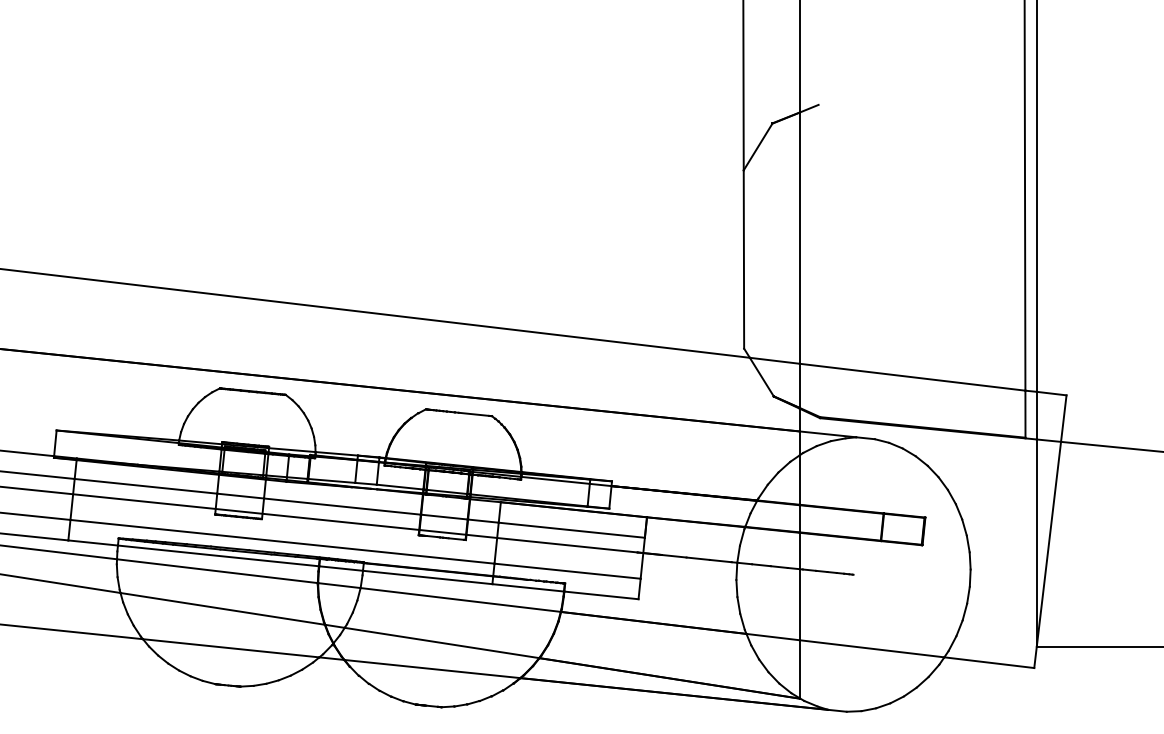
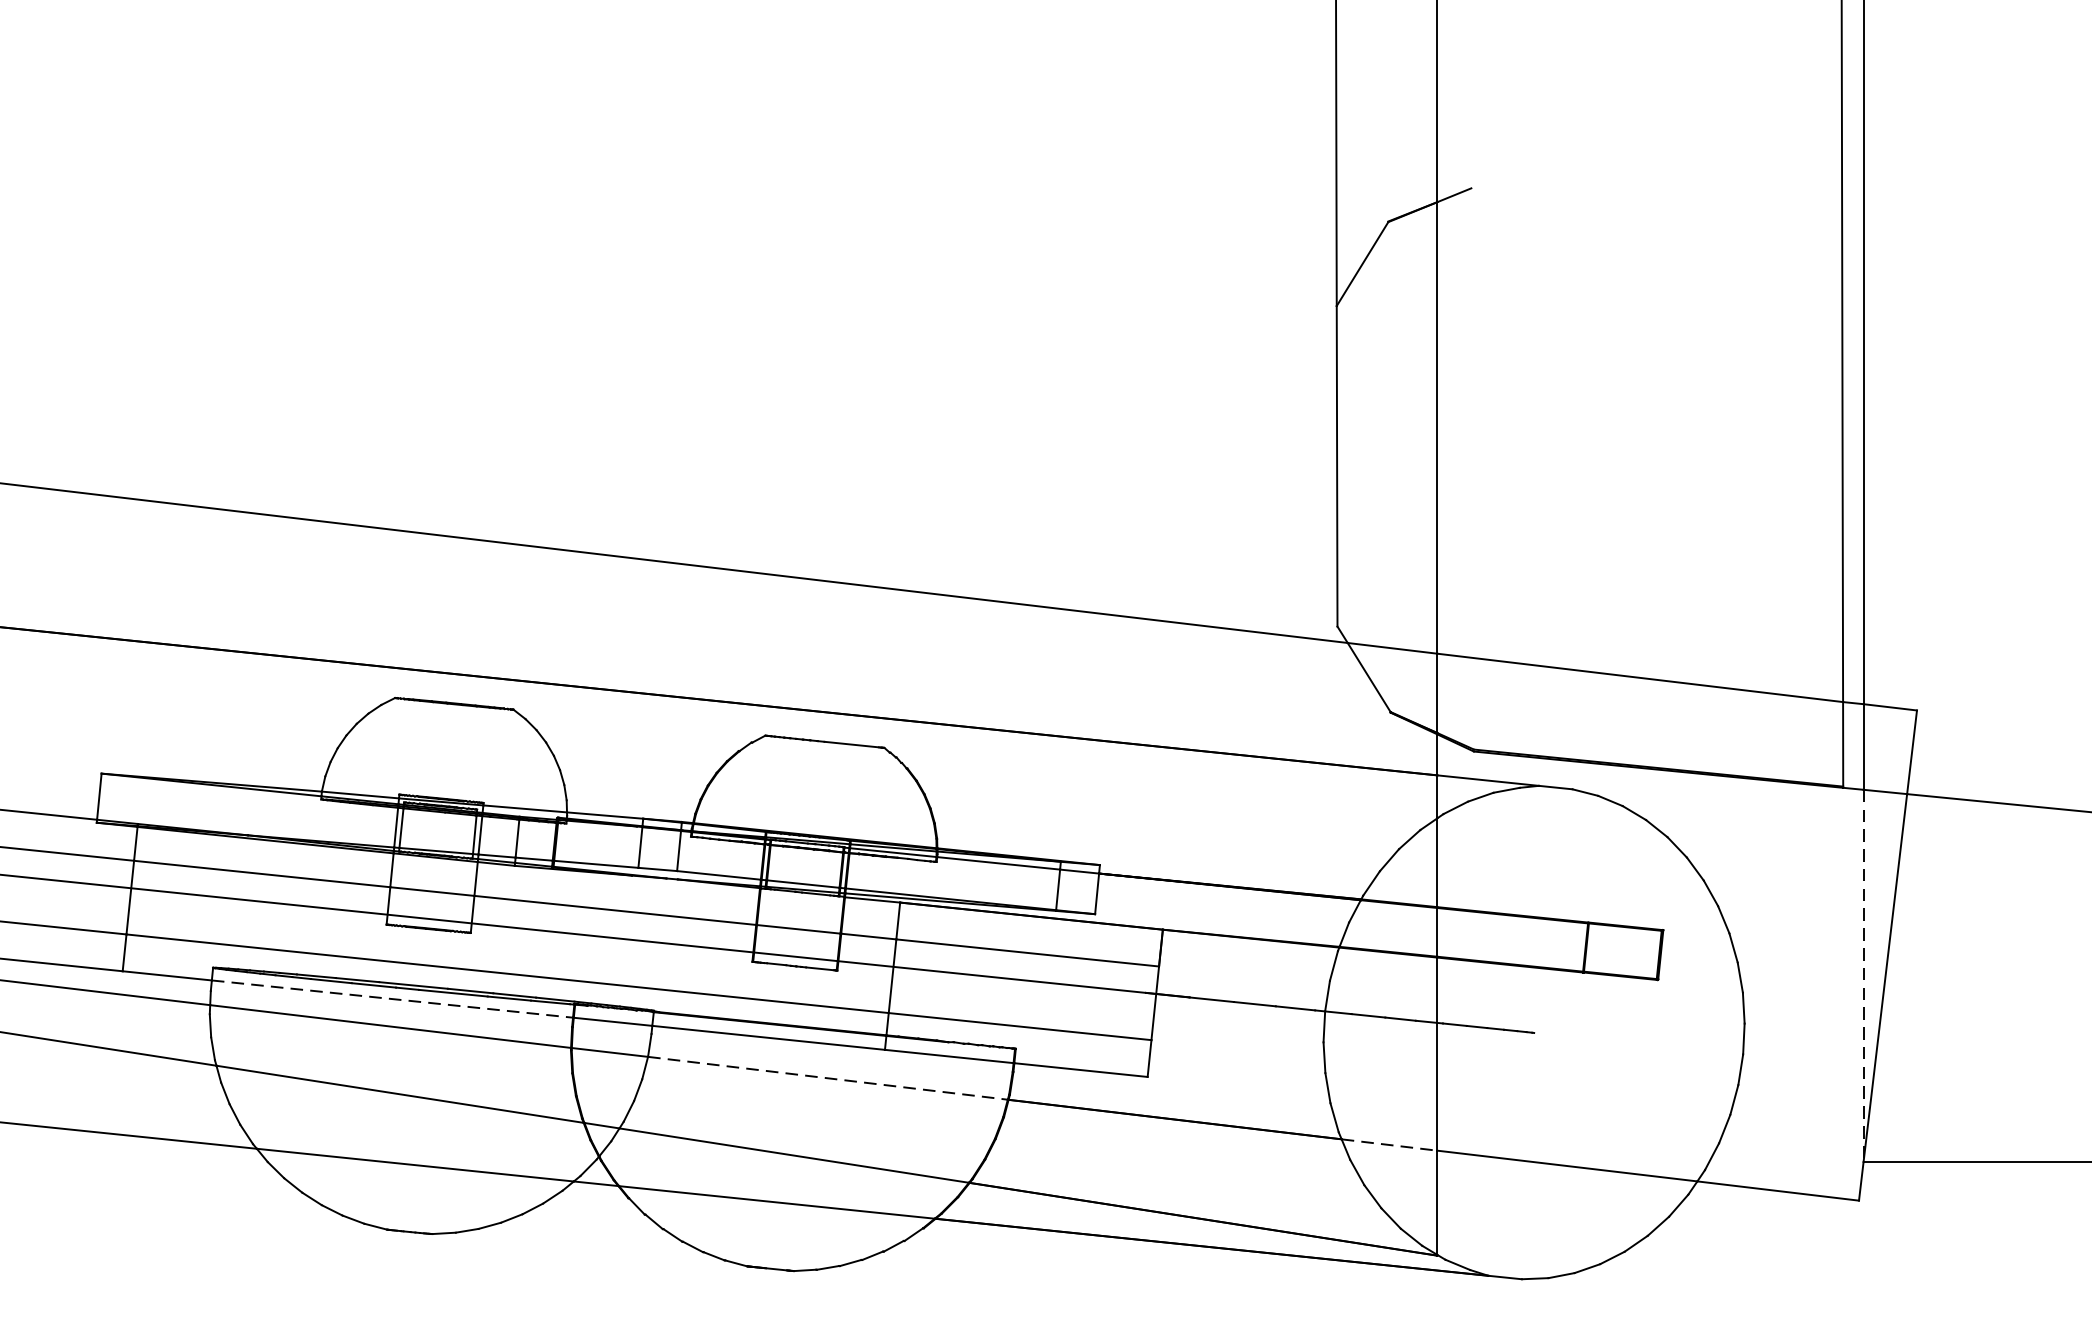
line: (1036, 543) -> (1863, 976), solid -> dashed
line: (218, 555) -> (392, 998), solid -> dashed
line: (460, 599) -> (827, 1077), solid -> dashed
line: (773, 637) -> (1390, 1145), solid -> dashed

